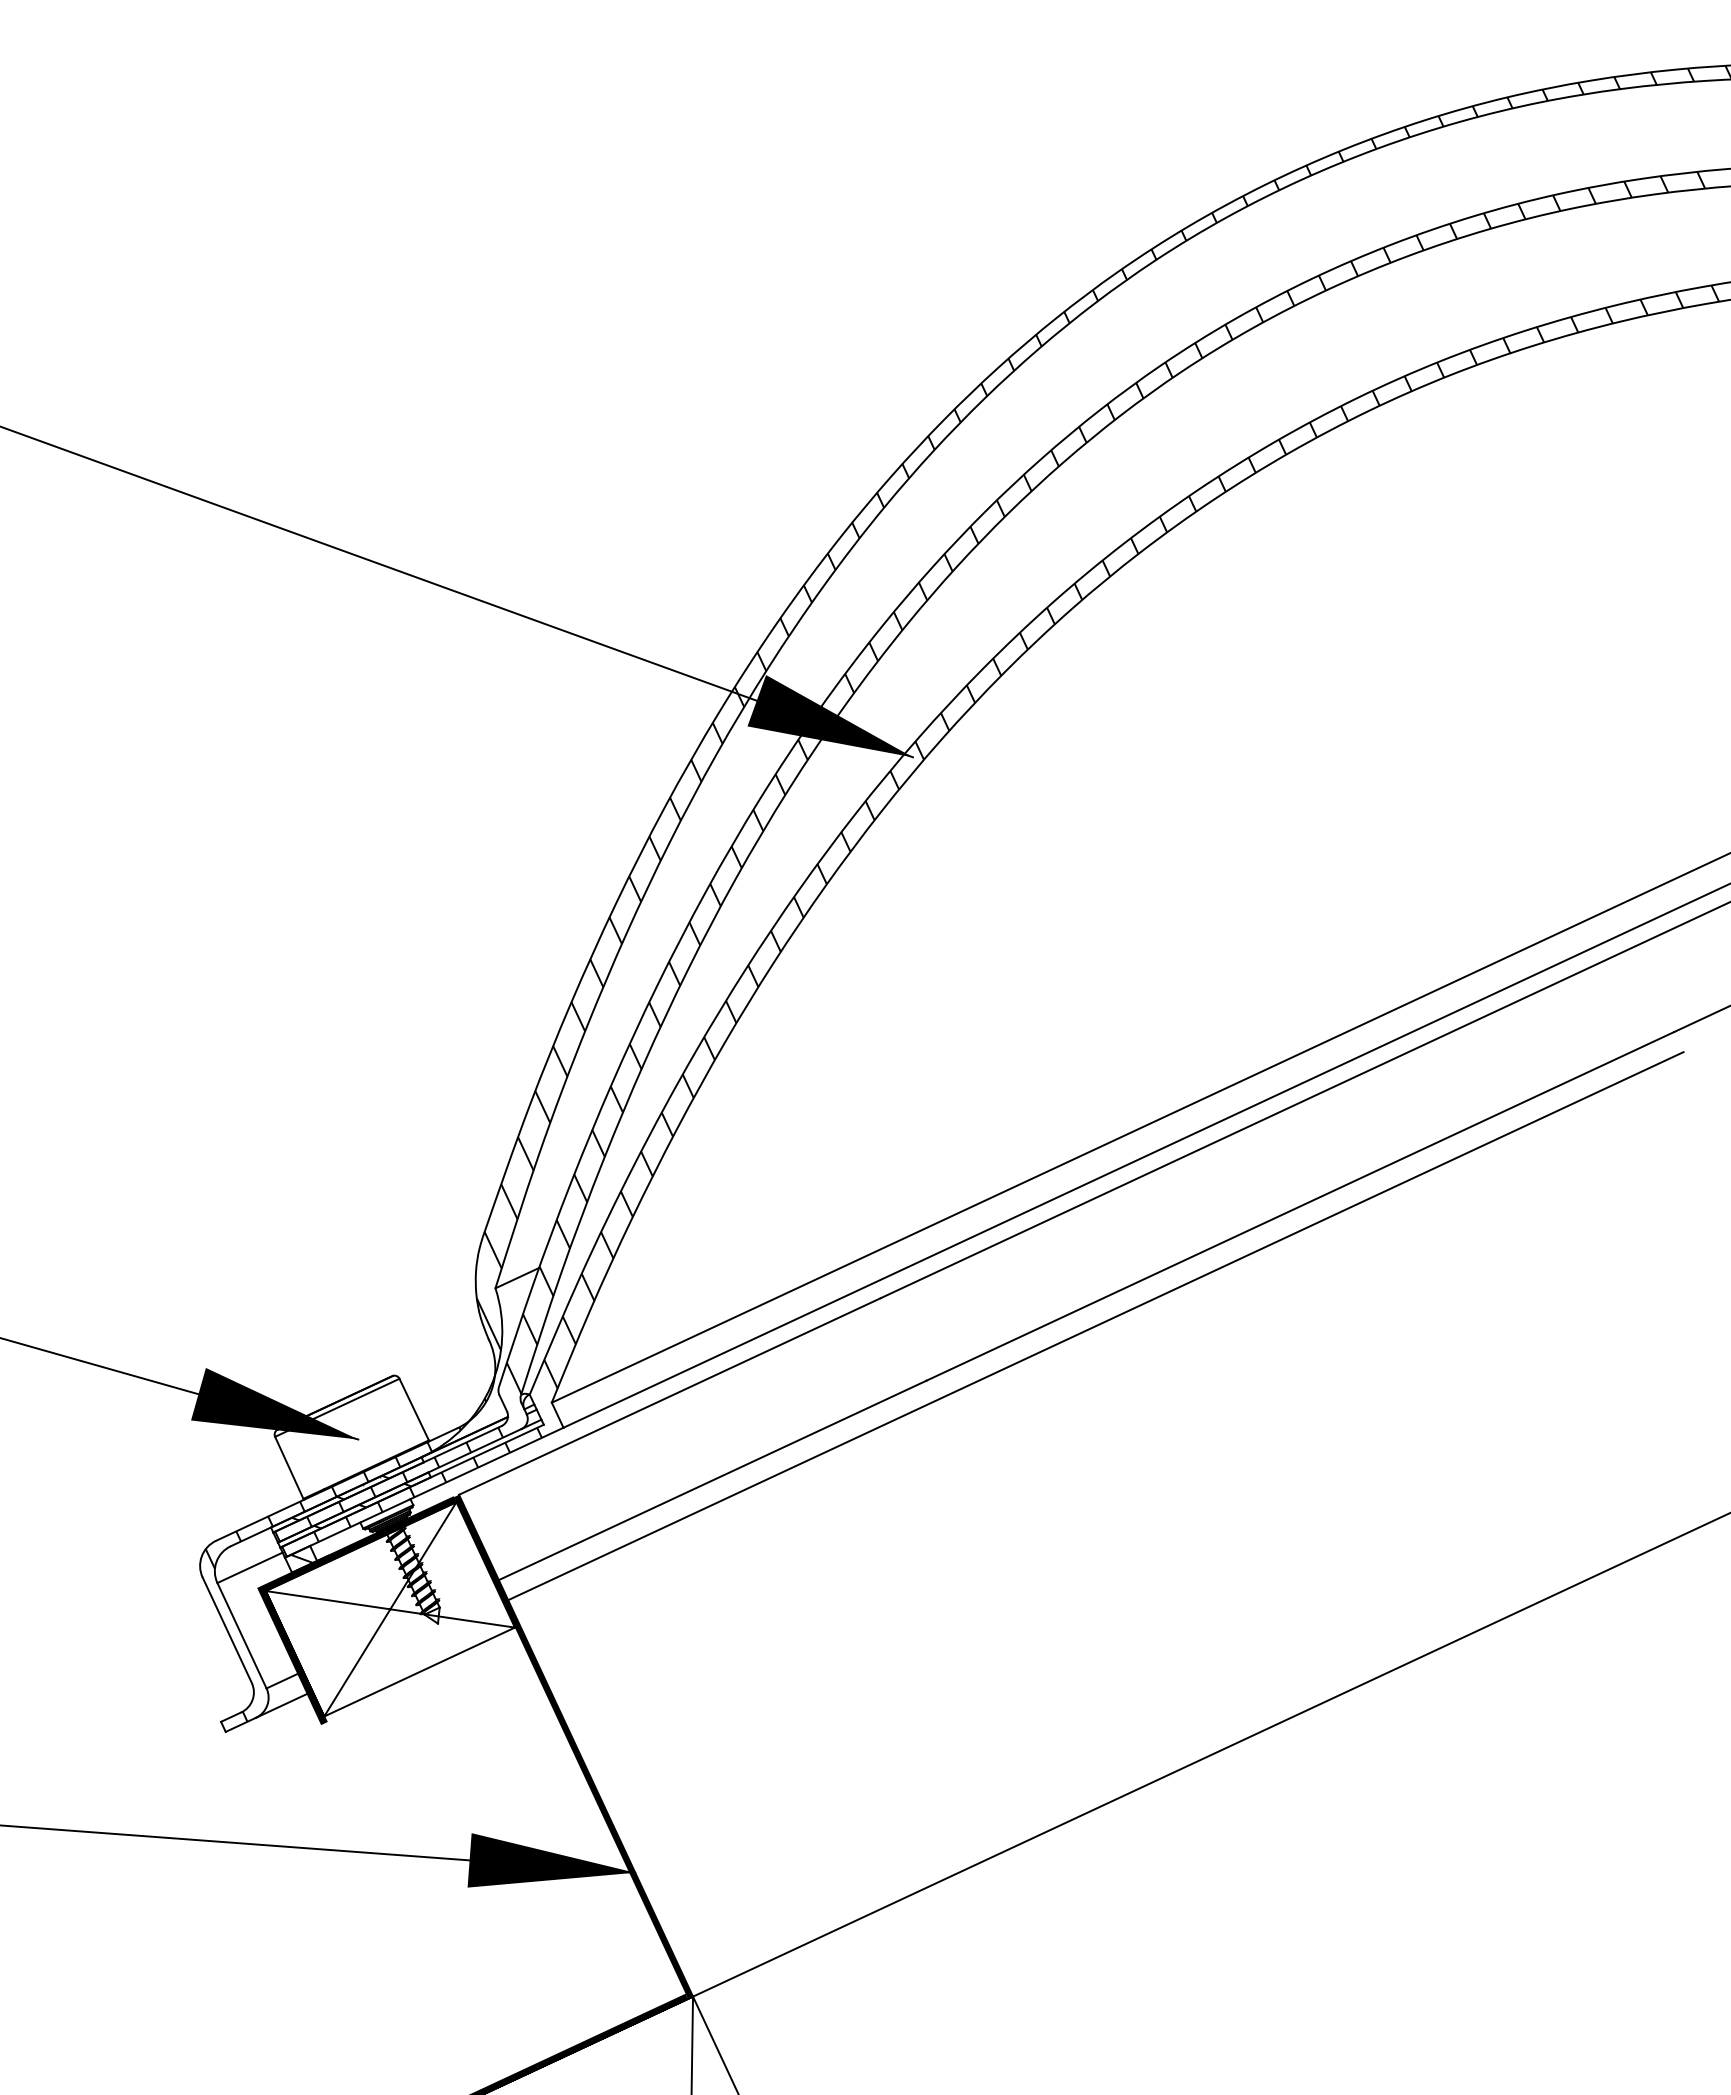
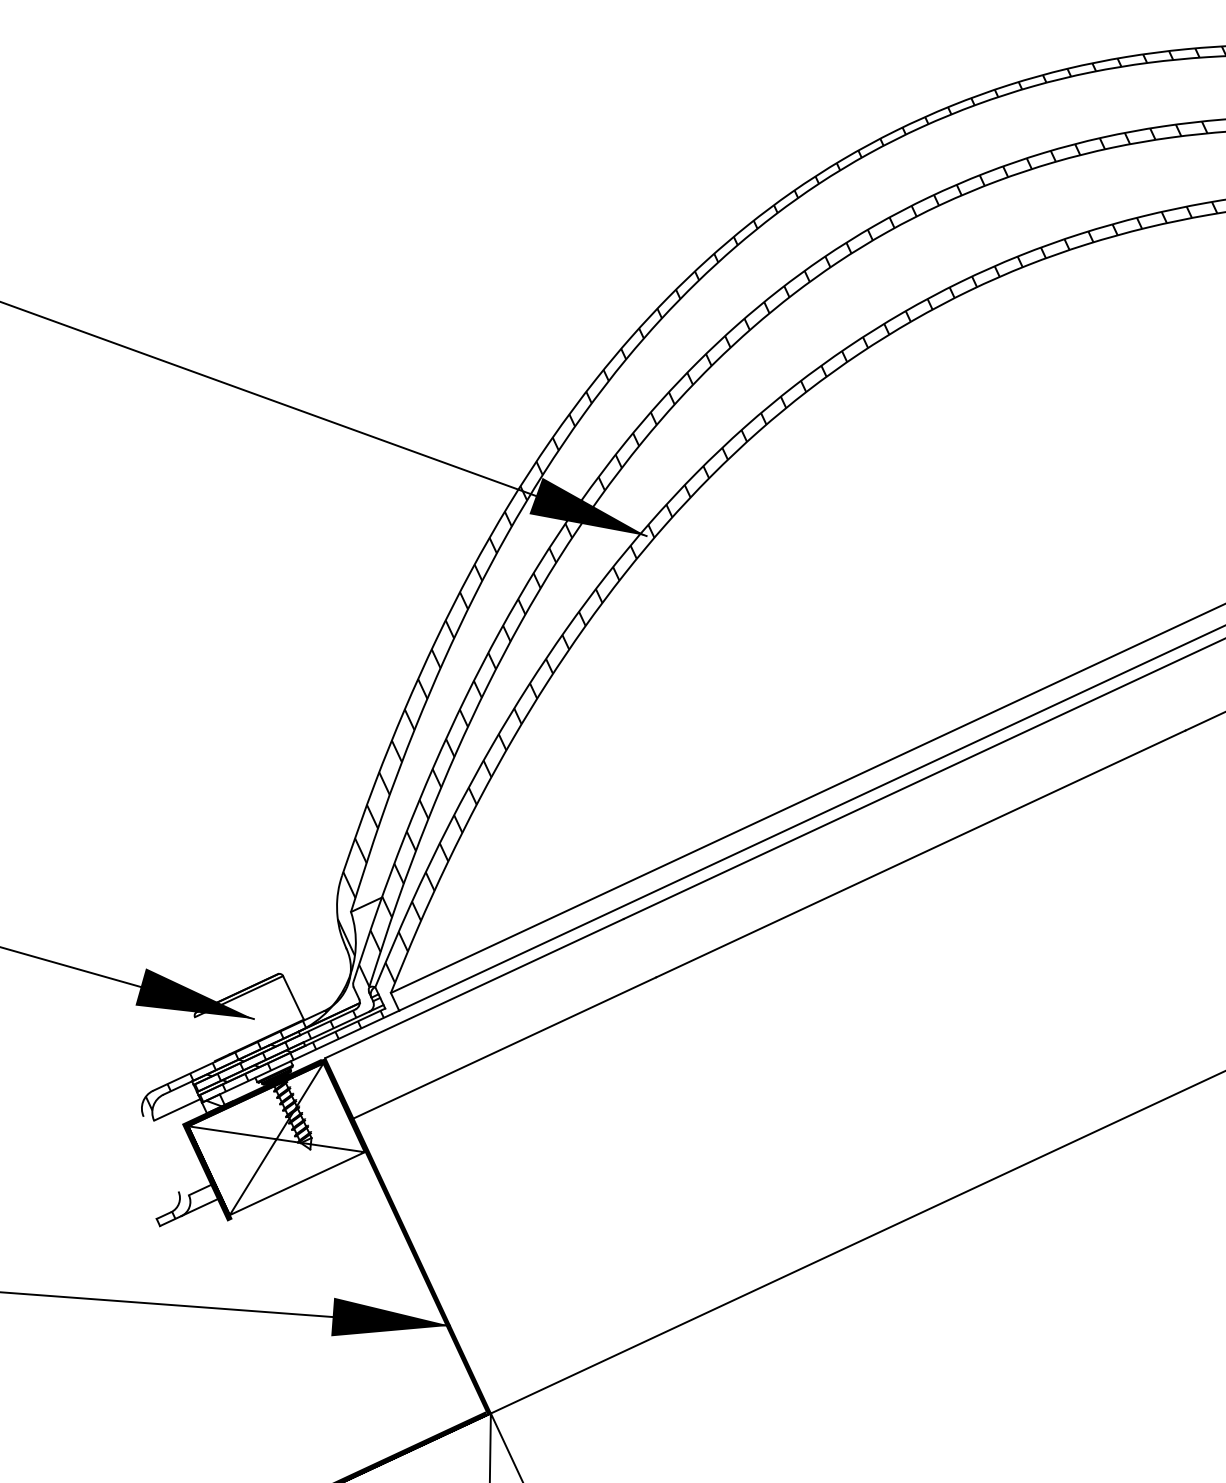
line: (1095, 1326) -> (775, 939), removed
line: (289, 1467) -> (205, 1038), removed
line: (226, 1630) -> (160, 1154), removed
line: (241, 1635) -> (171, 1157), removed

